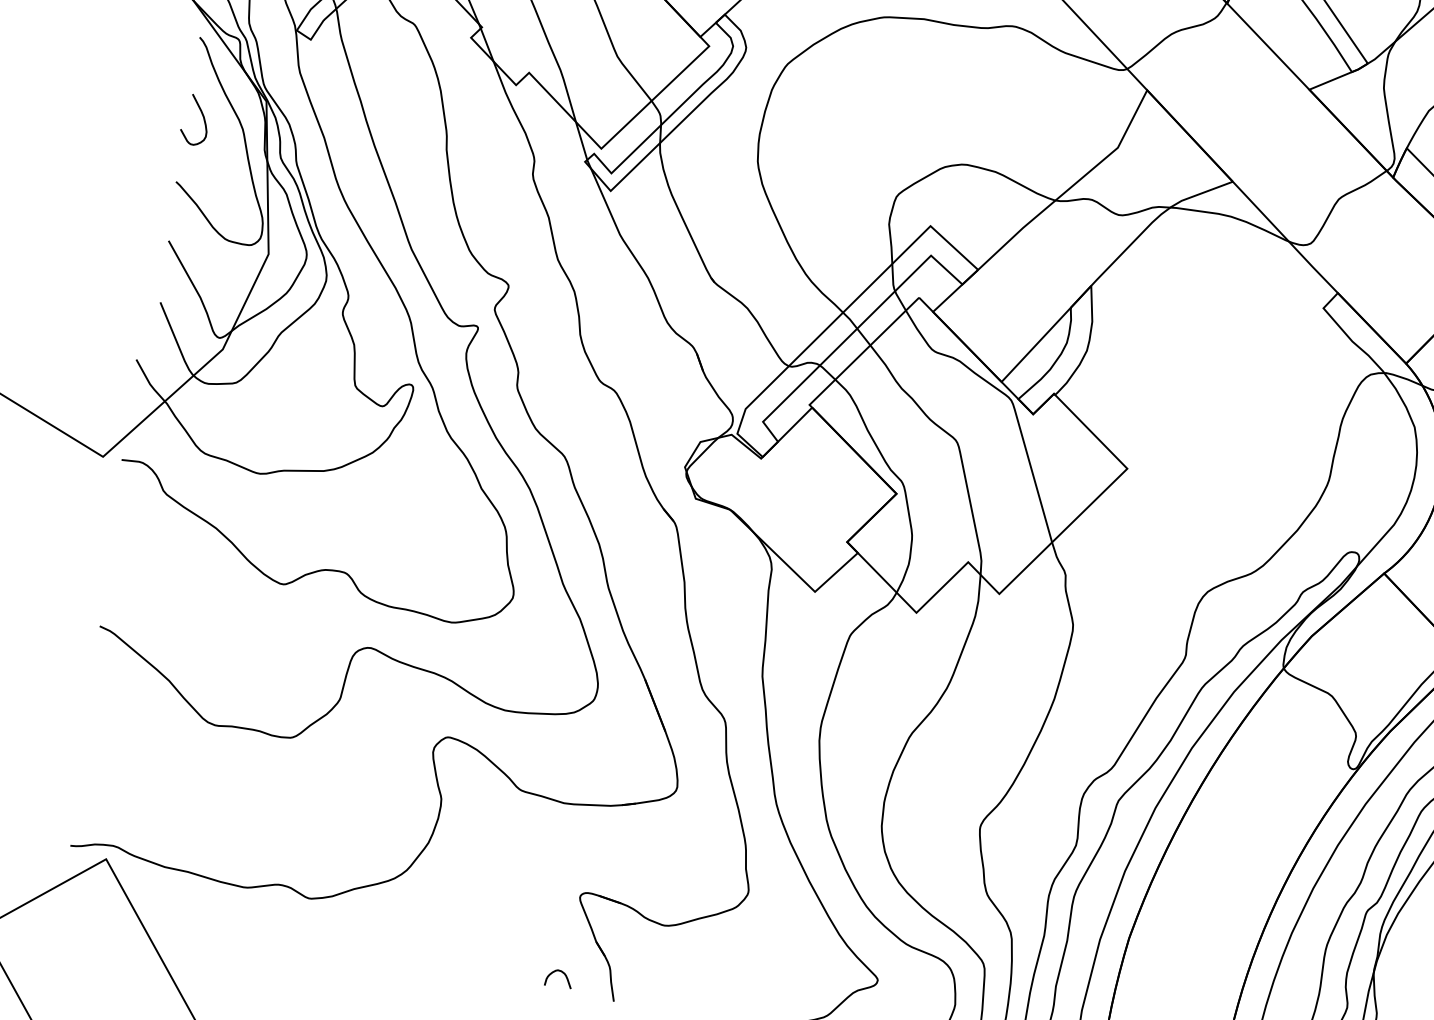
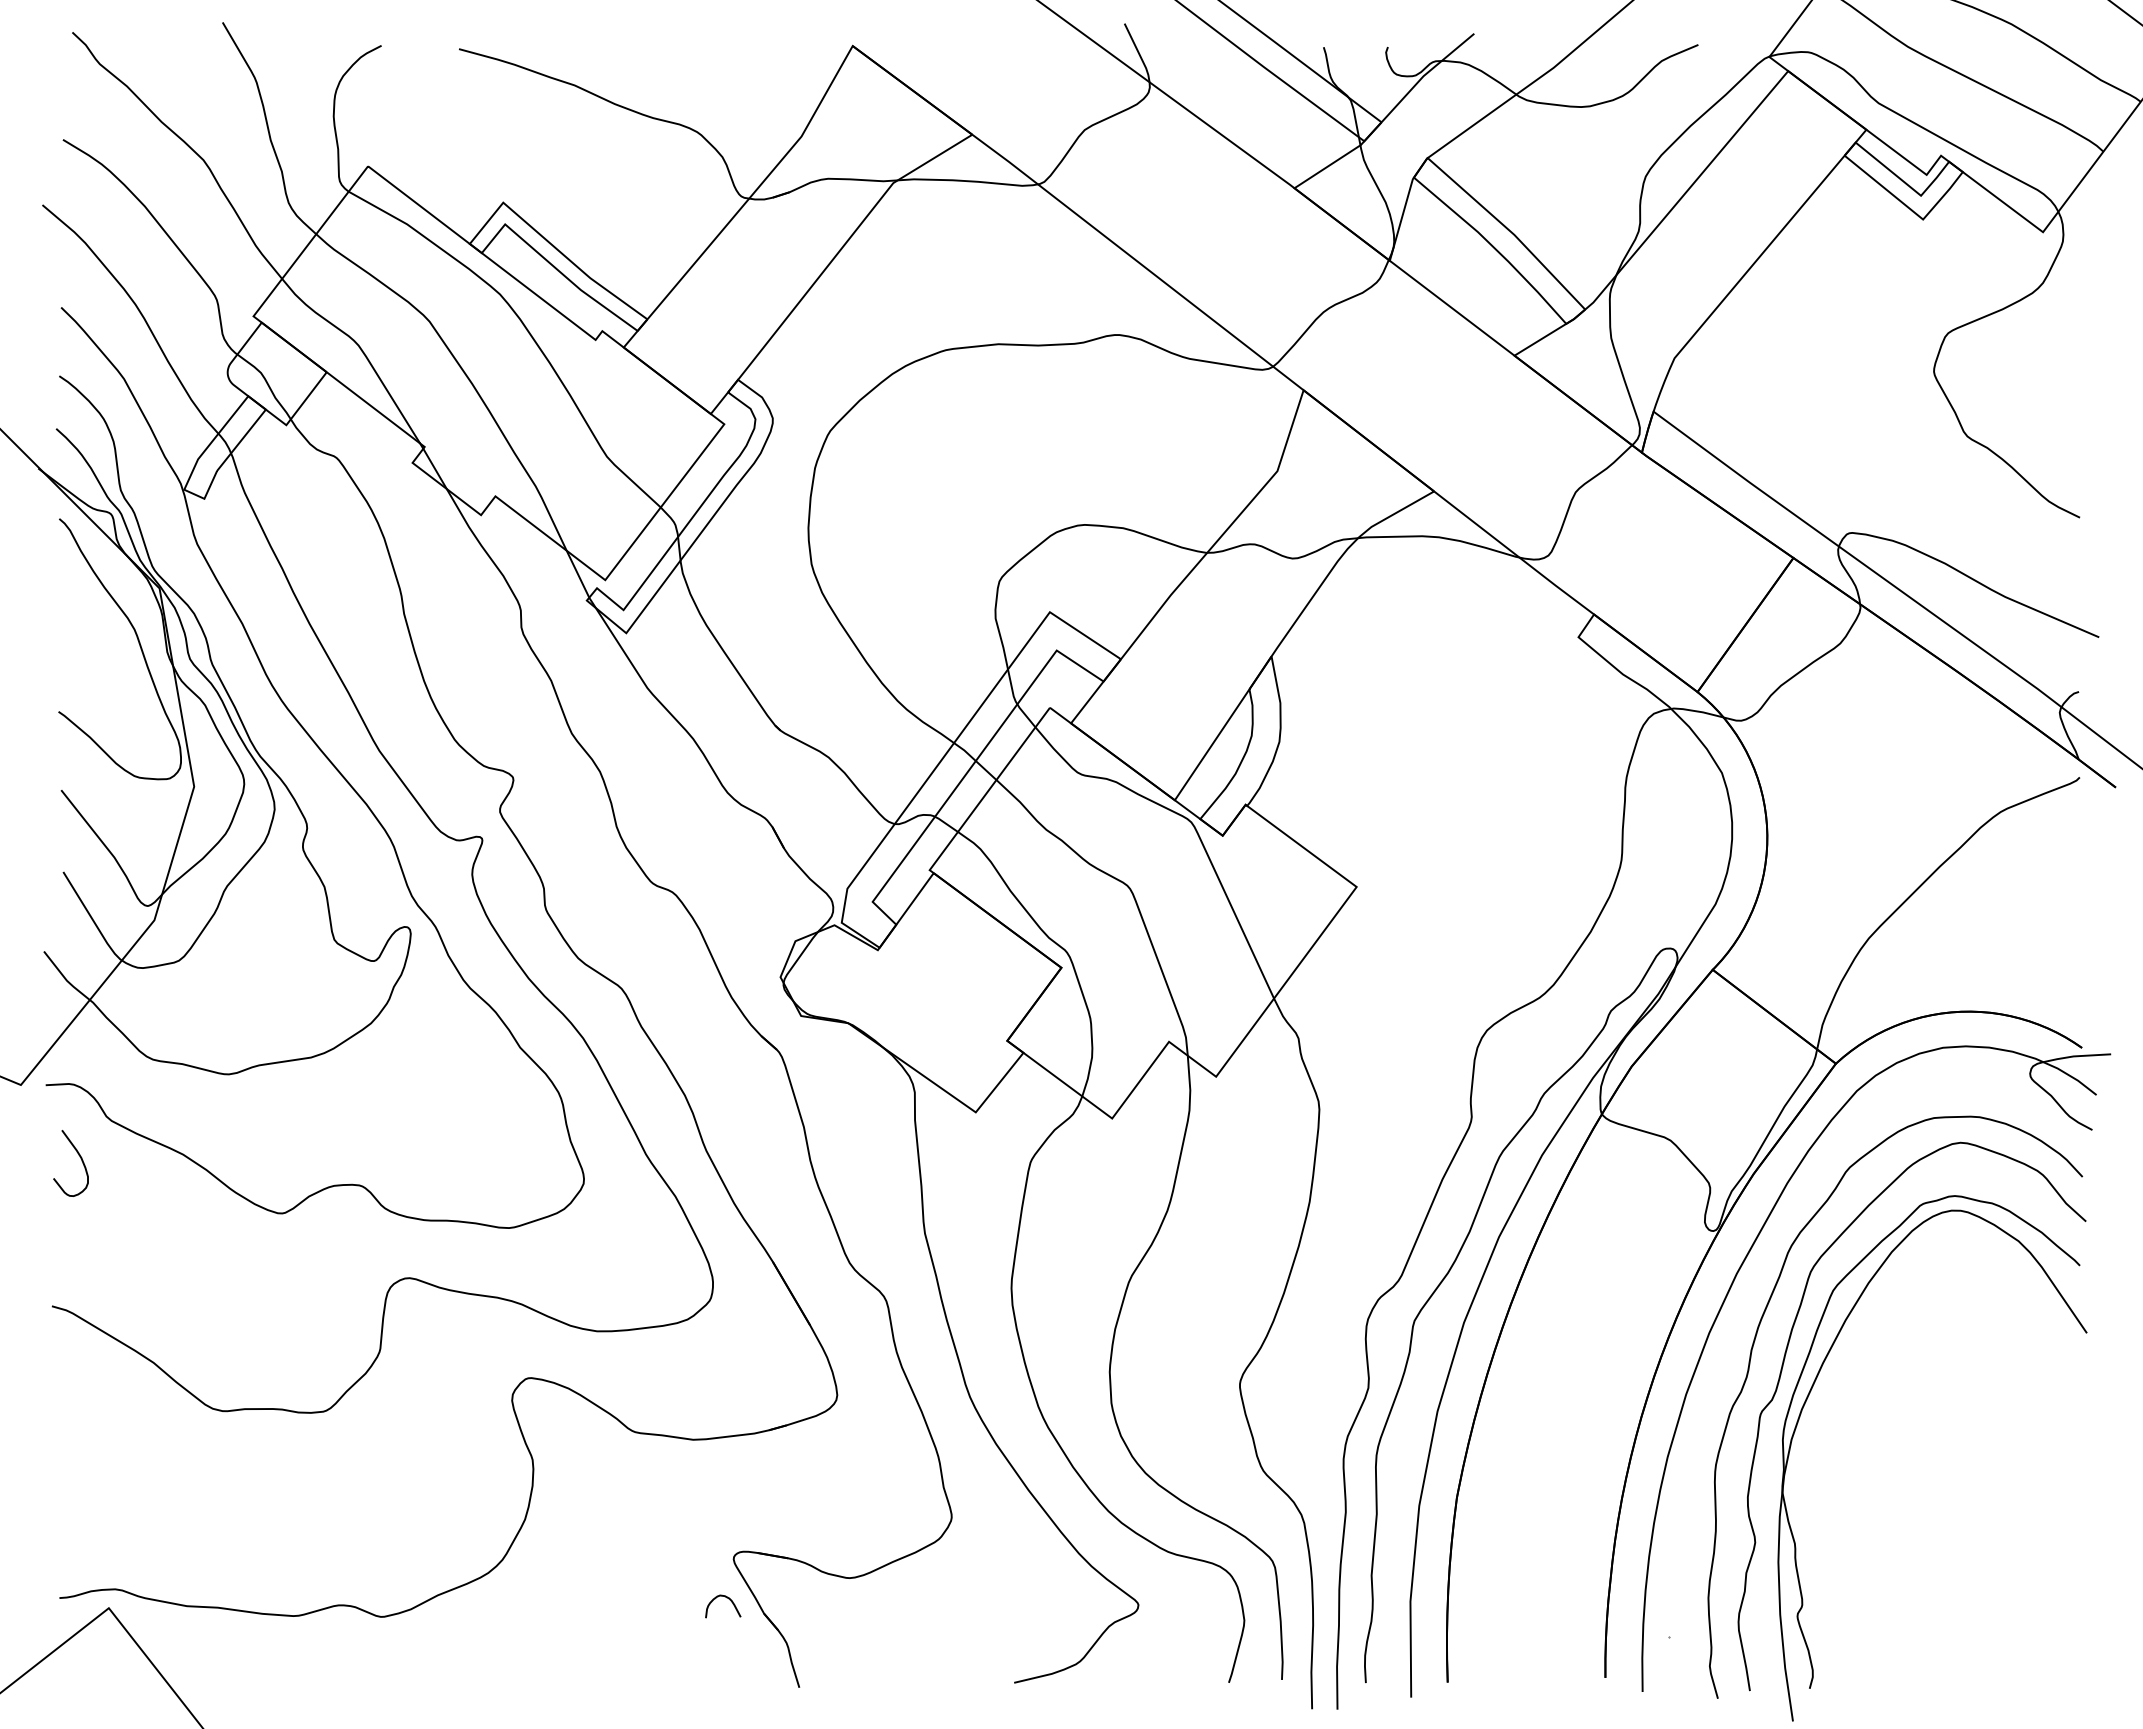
curve: (203, 117) -> (80, 1158), moved
curve: (564, 975) -> (729, 1600), moved

